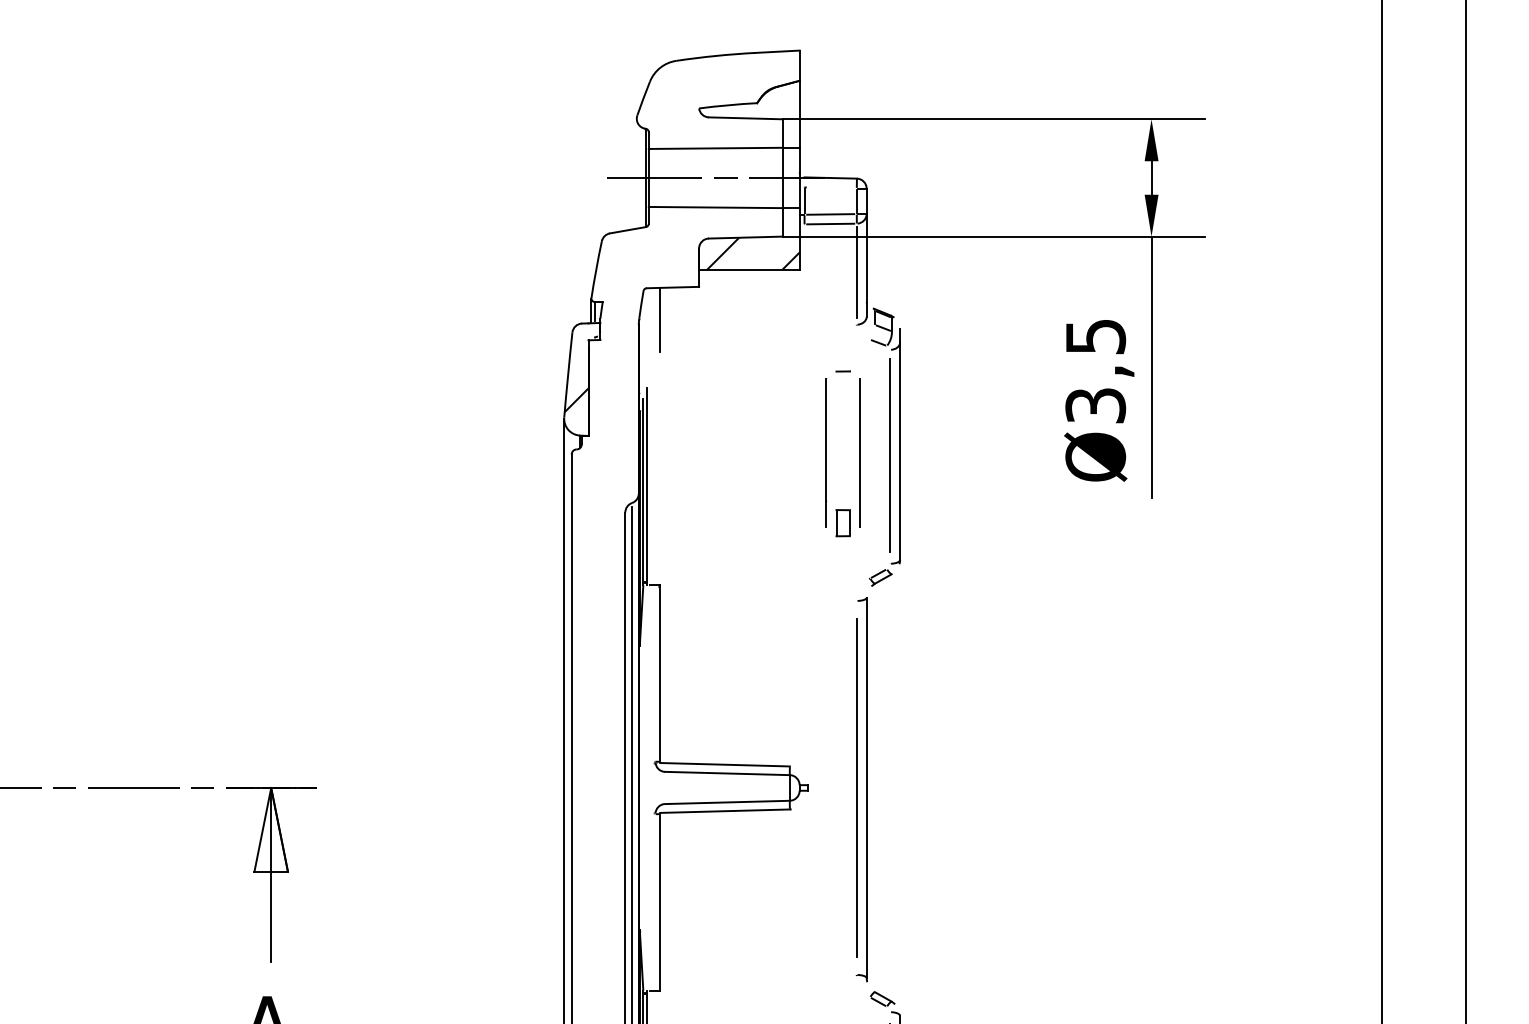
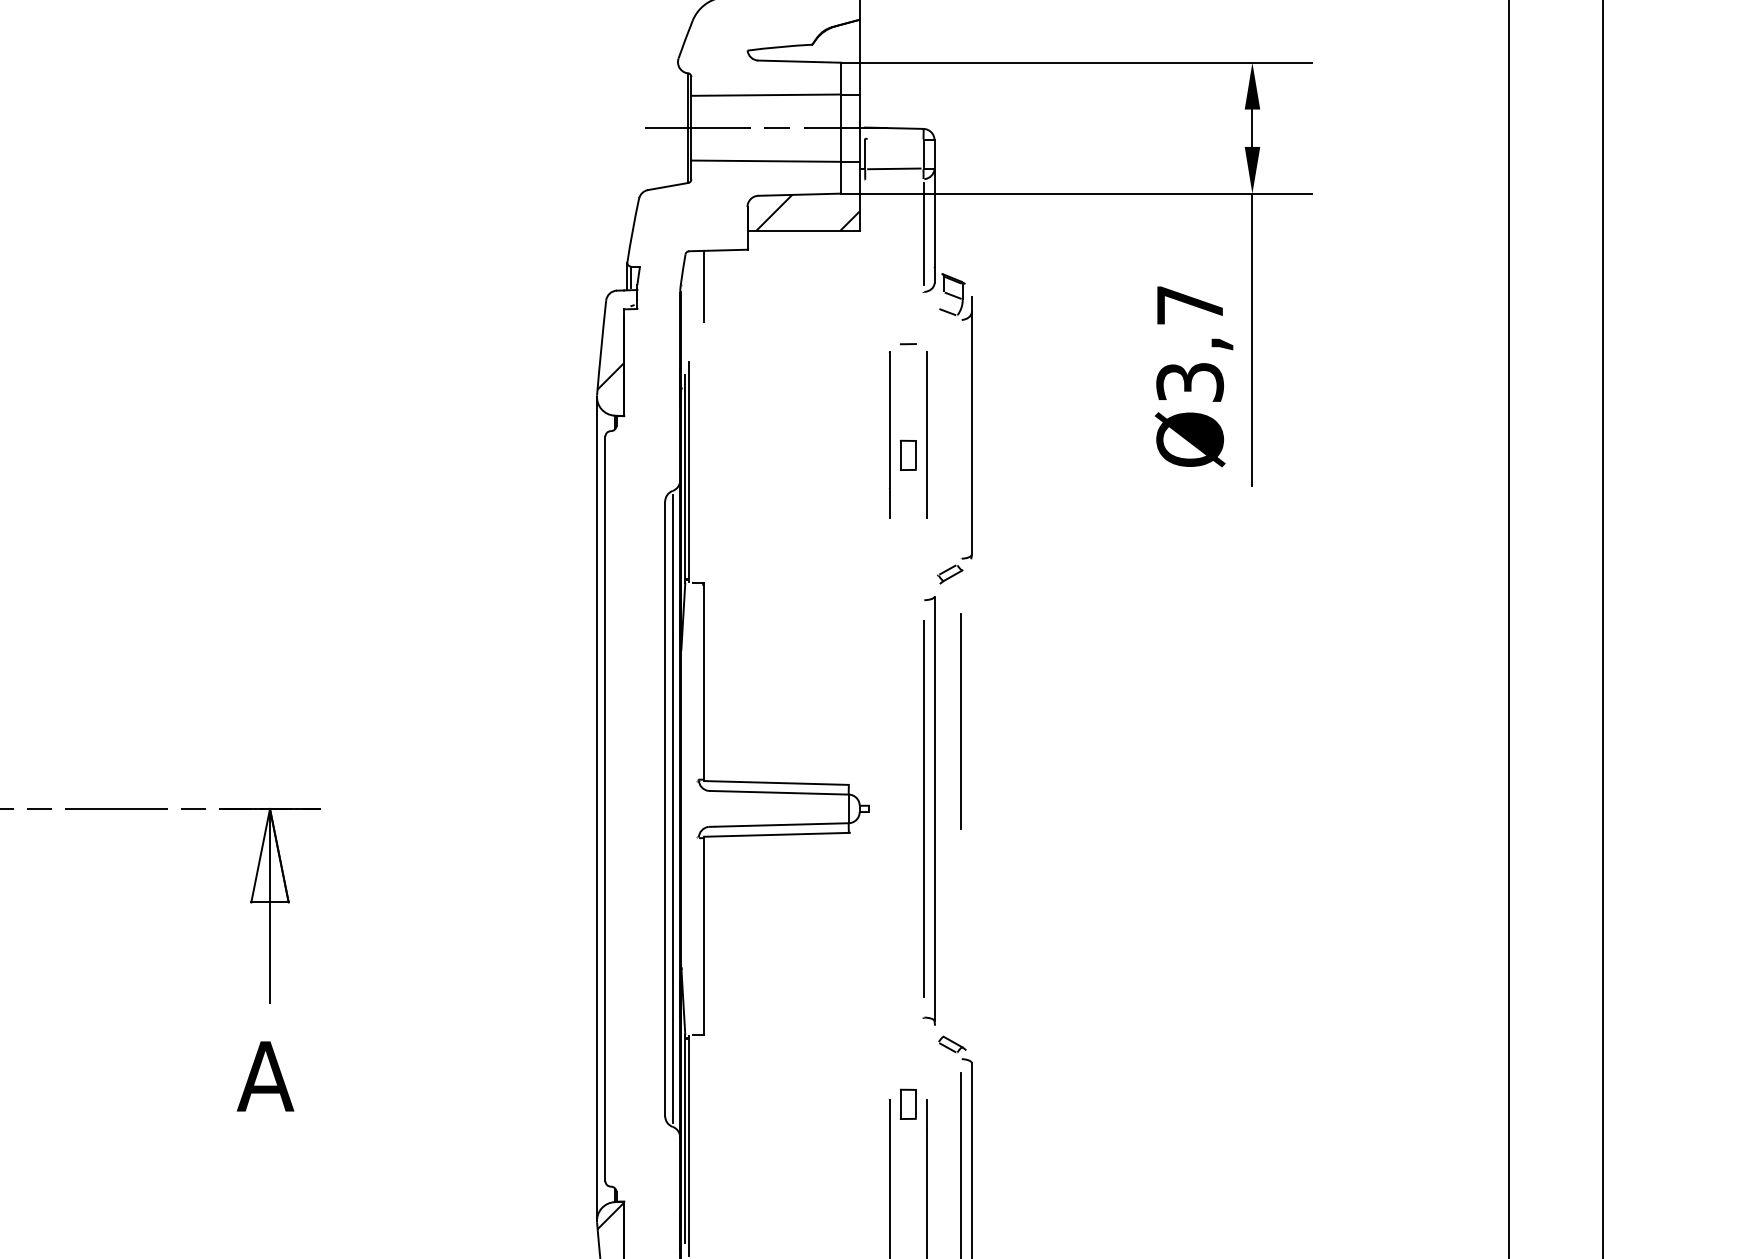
line: (830, 223) -> (894, 179), removed
text: (1096, 336) -> (1190, 305), Ø3,5 -> Ø3,7
line: (889, 455) -> (960, 721), moved
part: (843, 522) -> (908, 454), moved

